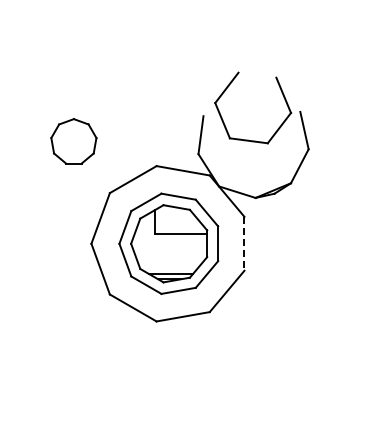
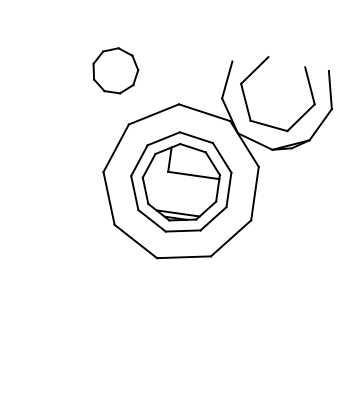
part: (282, 95) -> (308, 85), moved
part: (73, 141) -> (115, 70), moved
line: (244, 243) -> (255, 193), dashed -> solid

